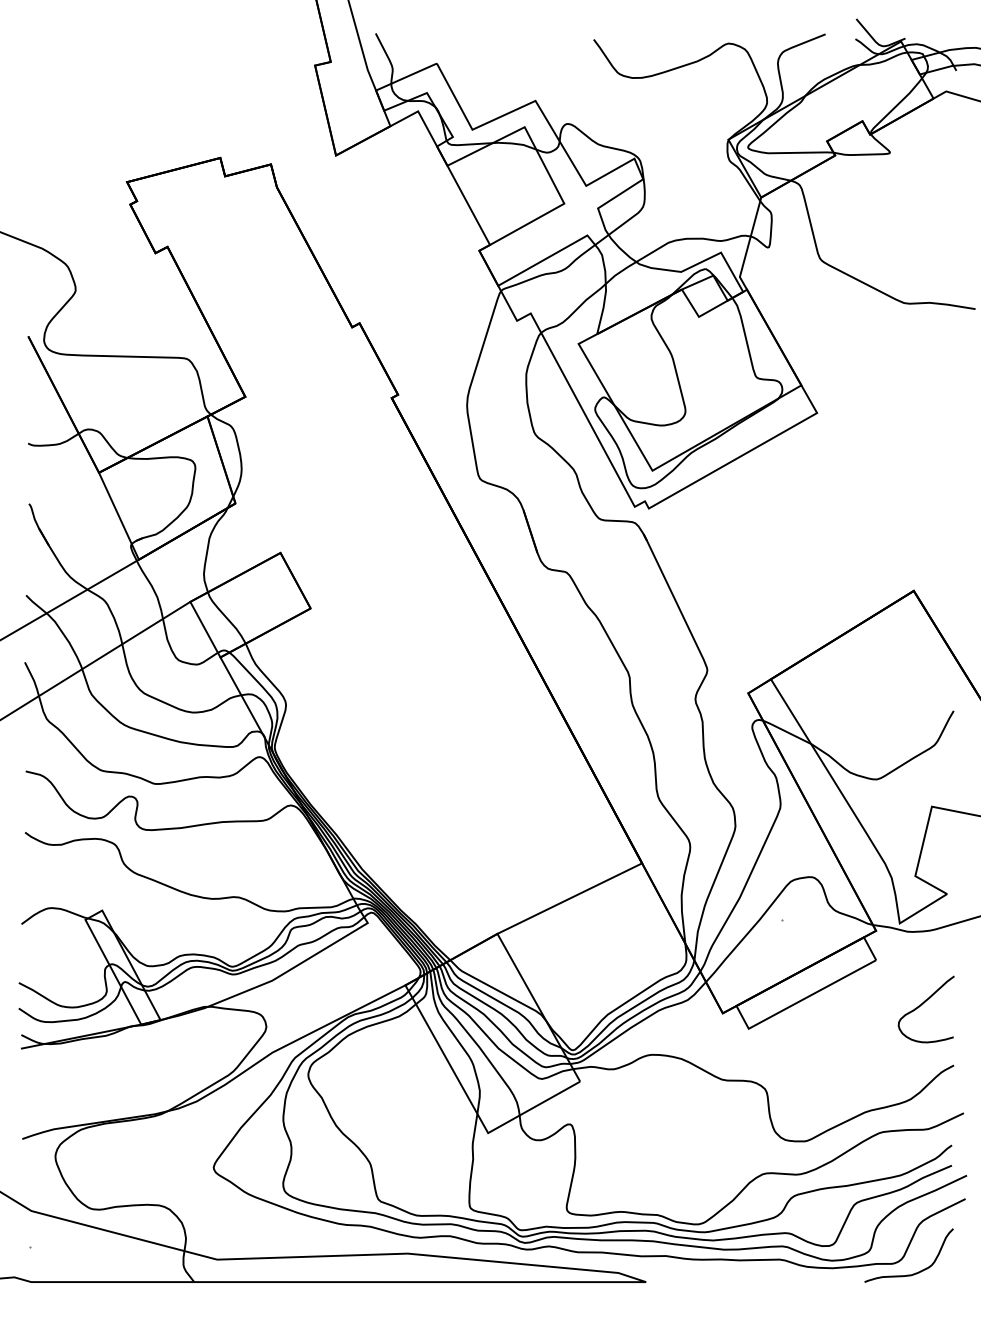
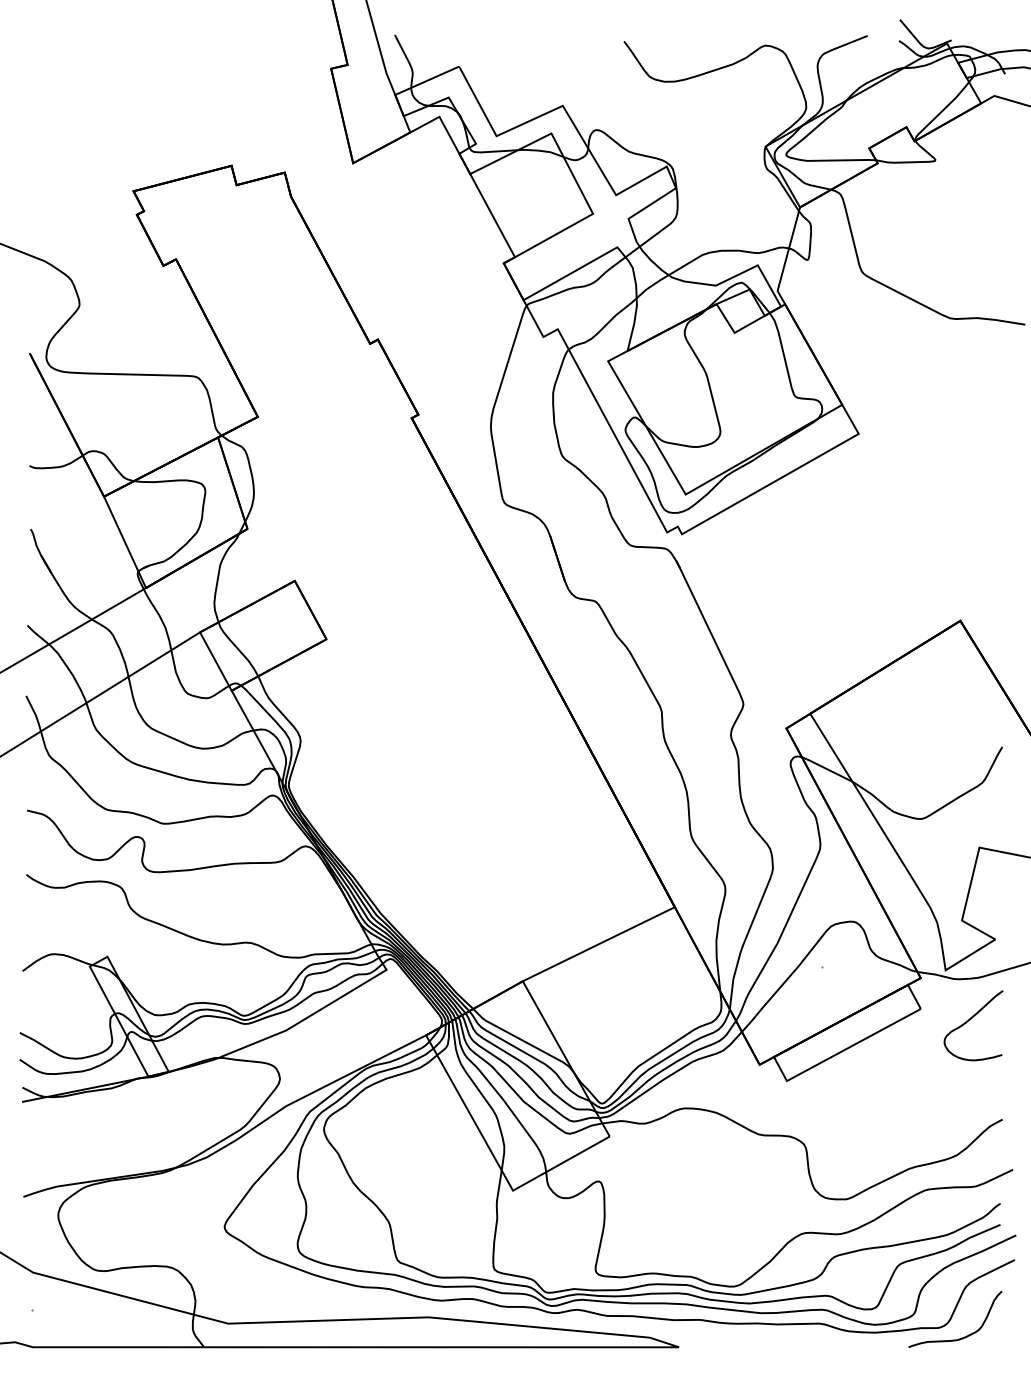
curve: (923, 1004) -> (970, 1020), moved

